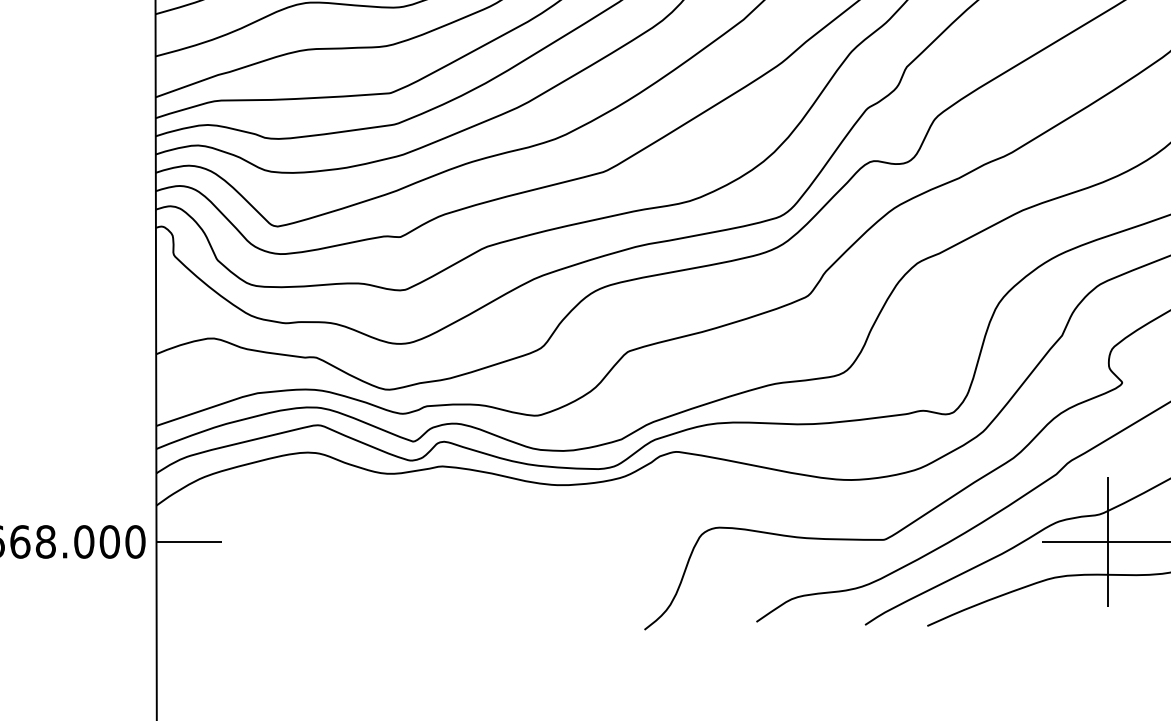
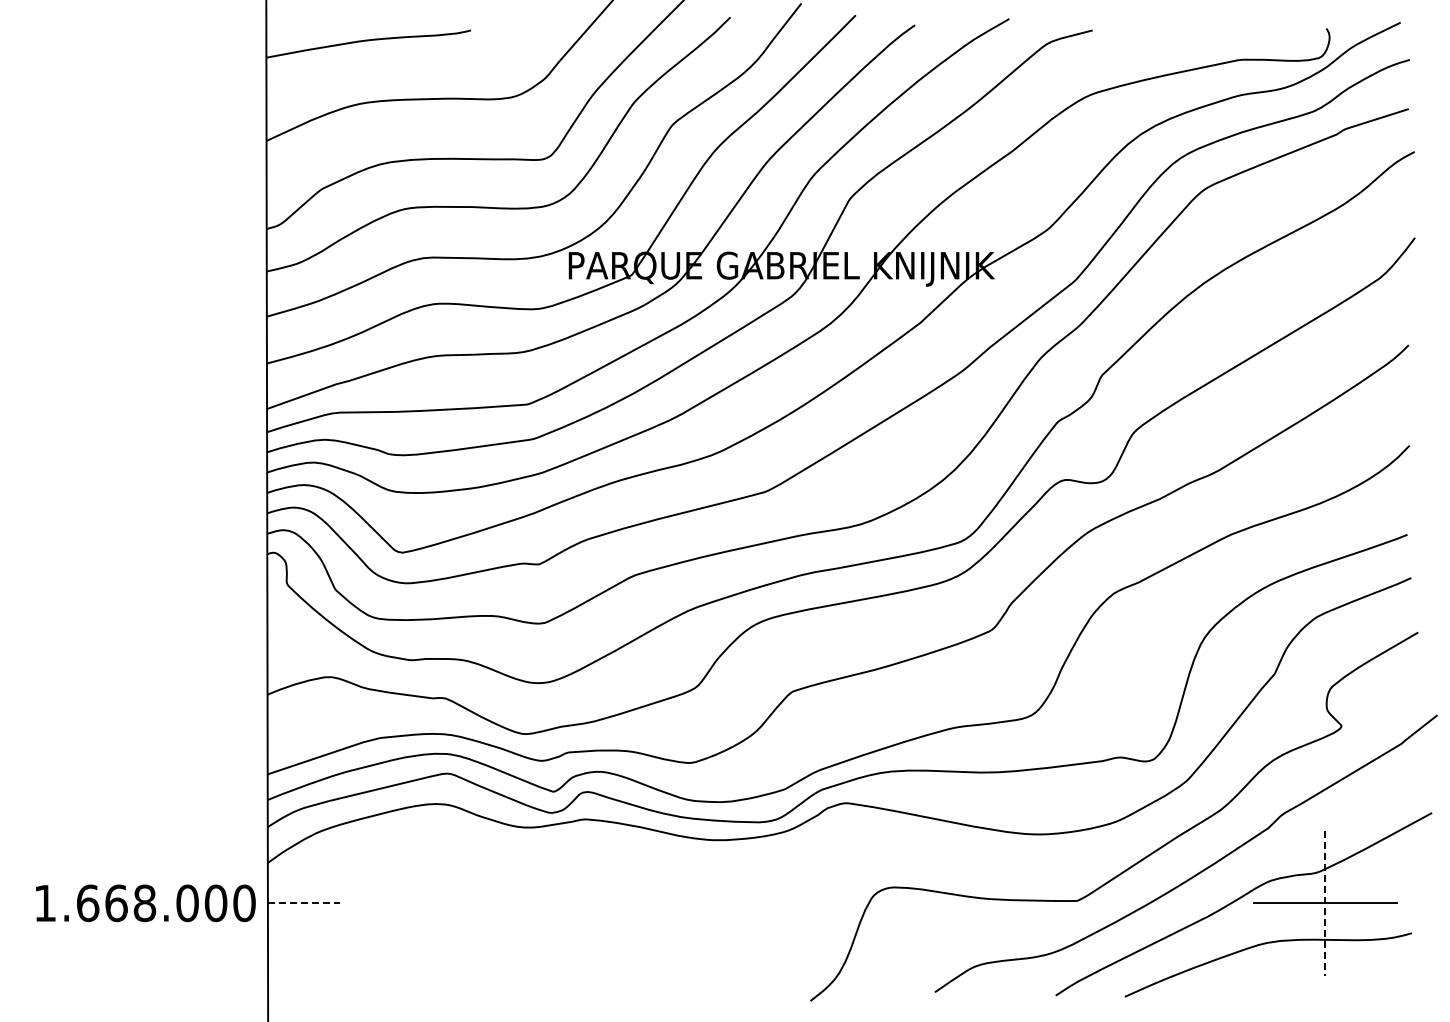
line: (189, 542) -> (304, 903), solid -> dashed
line: (1107, 542) -> (1325, 903), solid -> dashed

